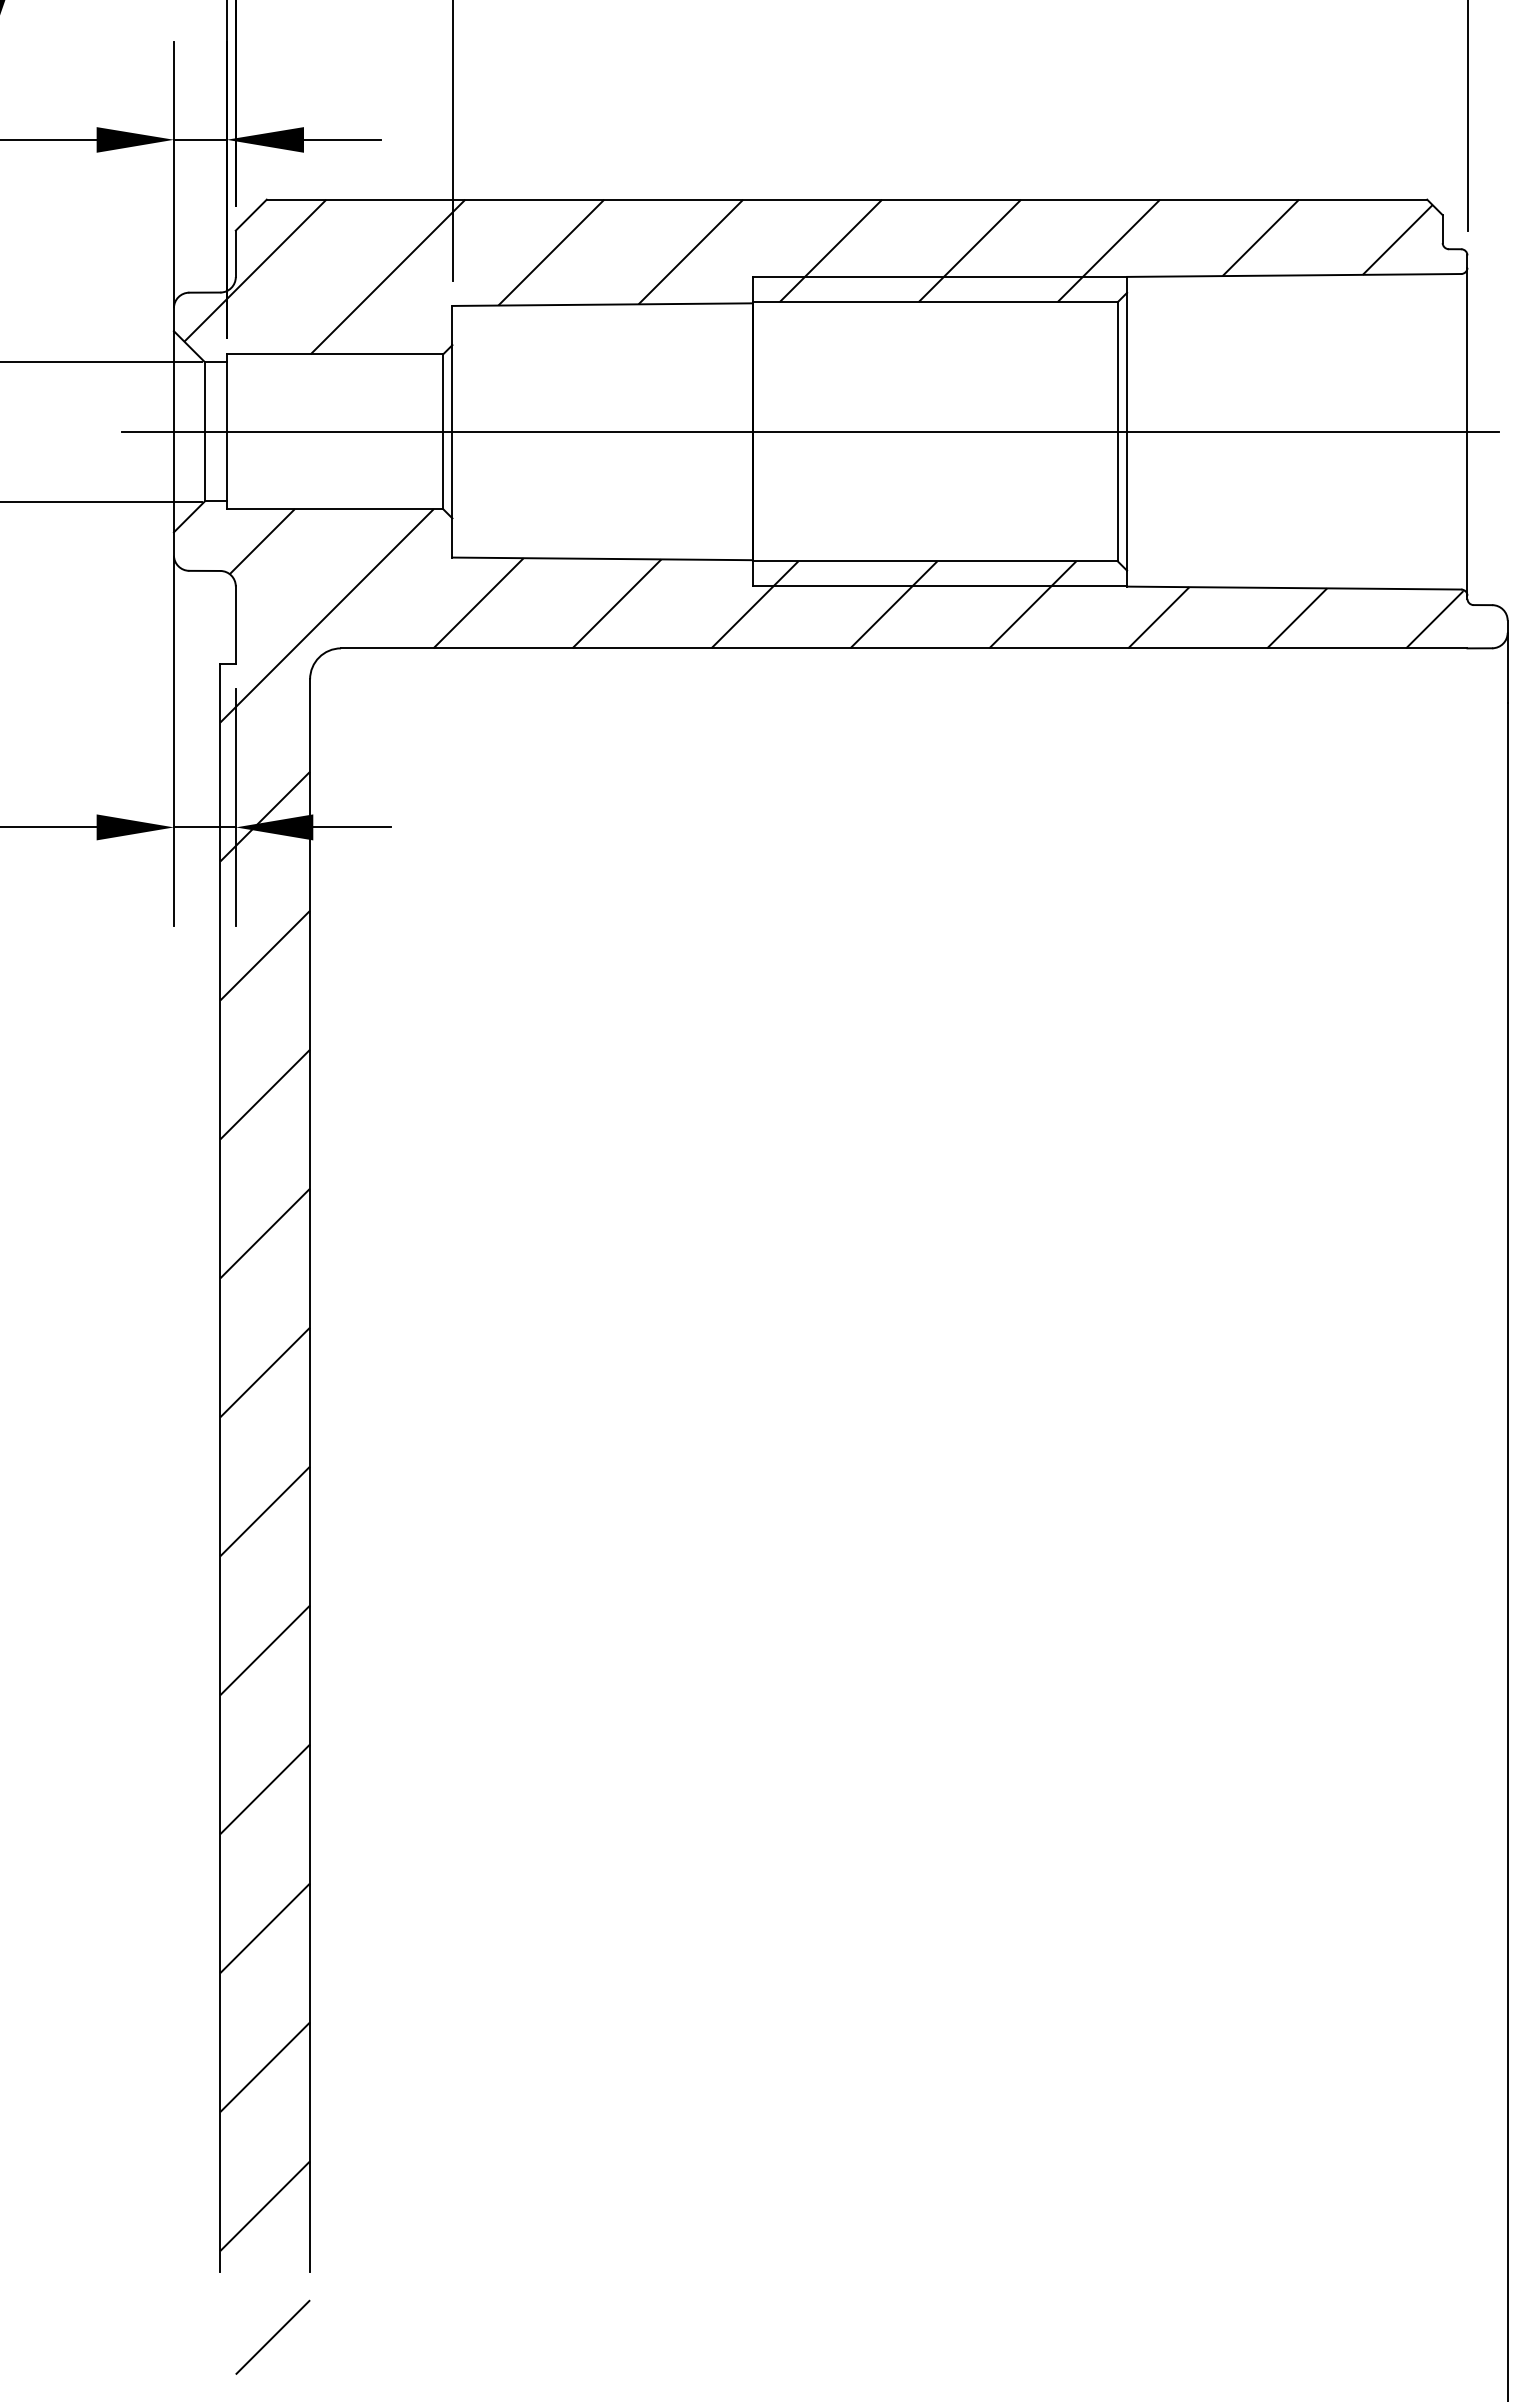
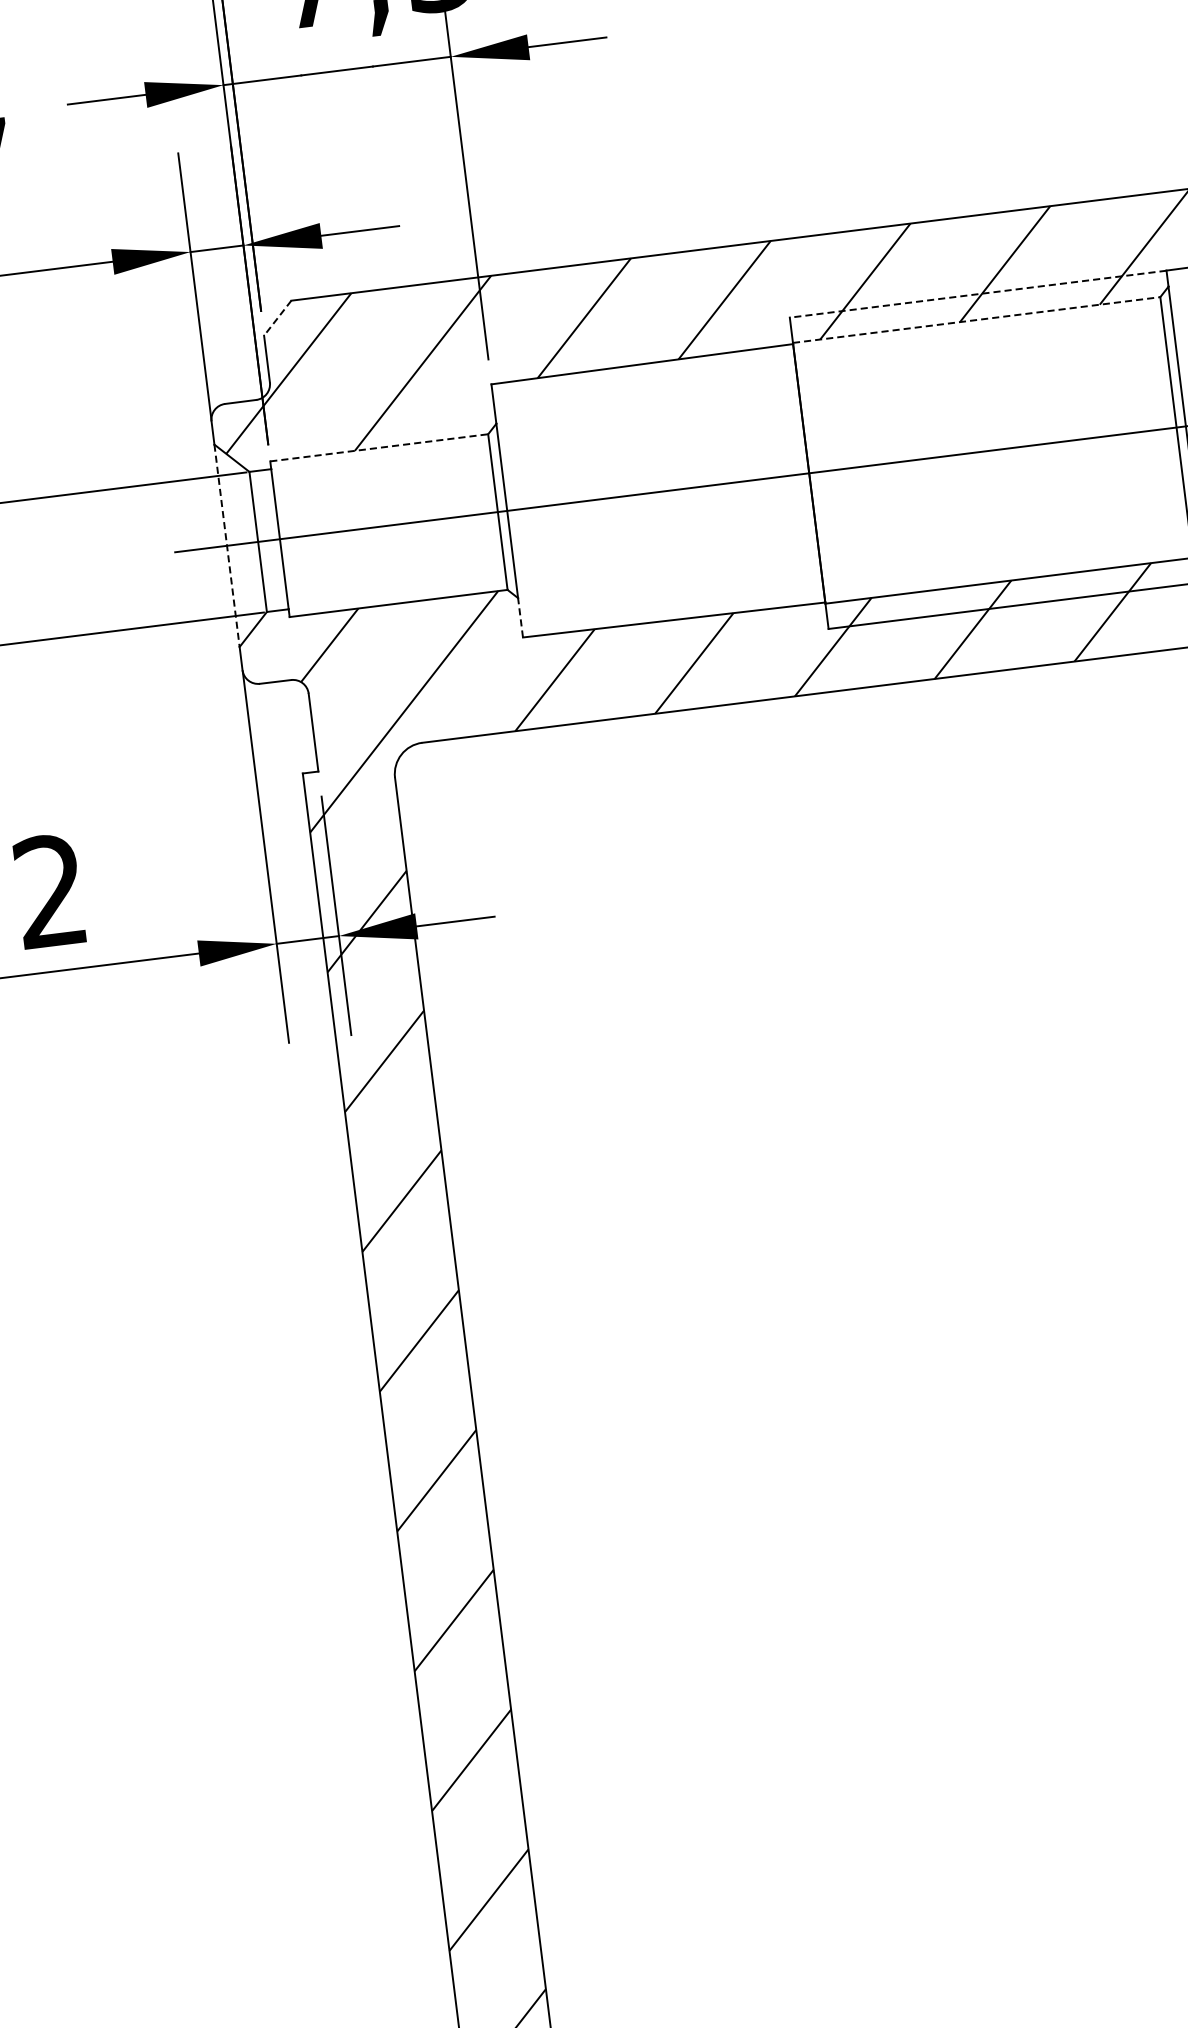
line: (251, 215) -> (277, 318), solid -> dashed
line: (939, 277) -> (977, 294), solid -> dashed
line: (935, 302) -> (977, 320), solid -> dashed
line: (335, 354) -> (379, 447), solid -> dashed
line: (173, 431) -> (226, 545), solid -> dashed
line: (452, 538) -> (520, 618), solid -> dashed

